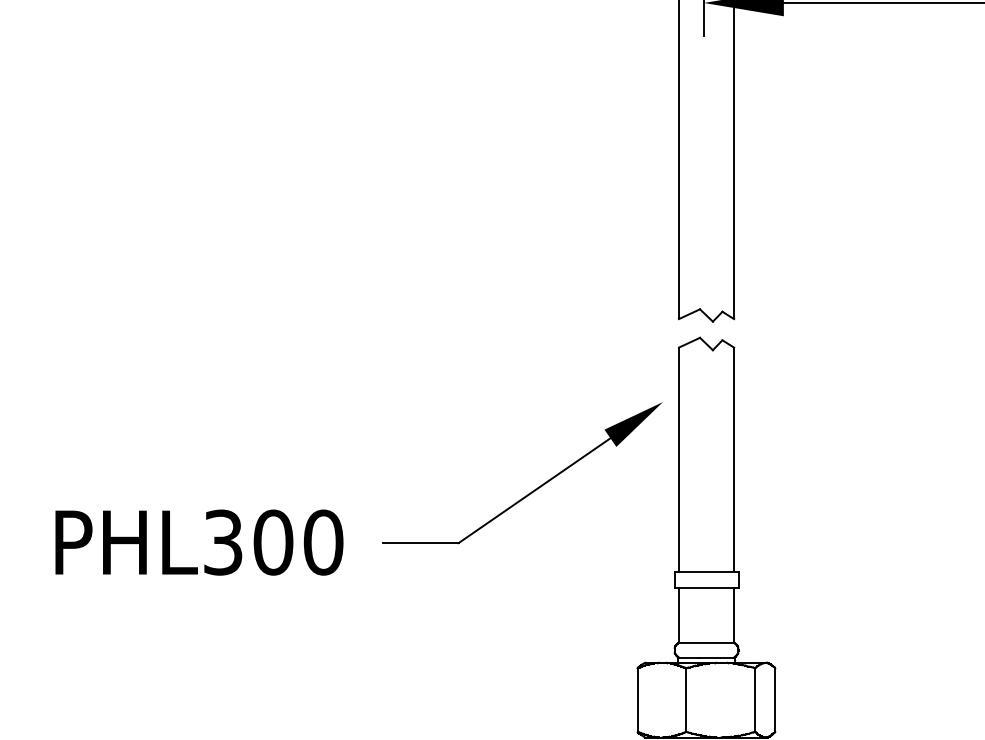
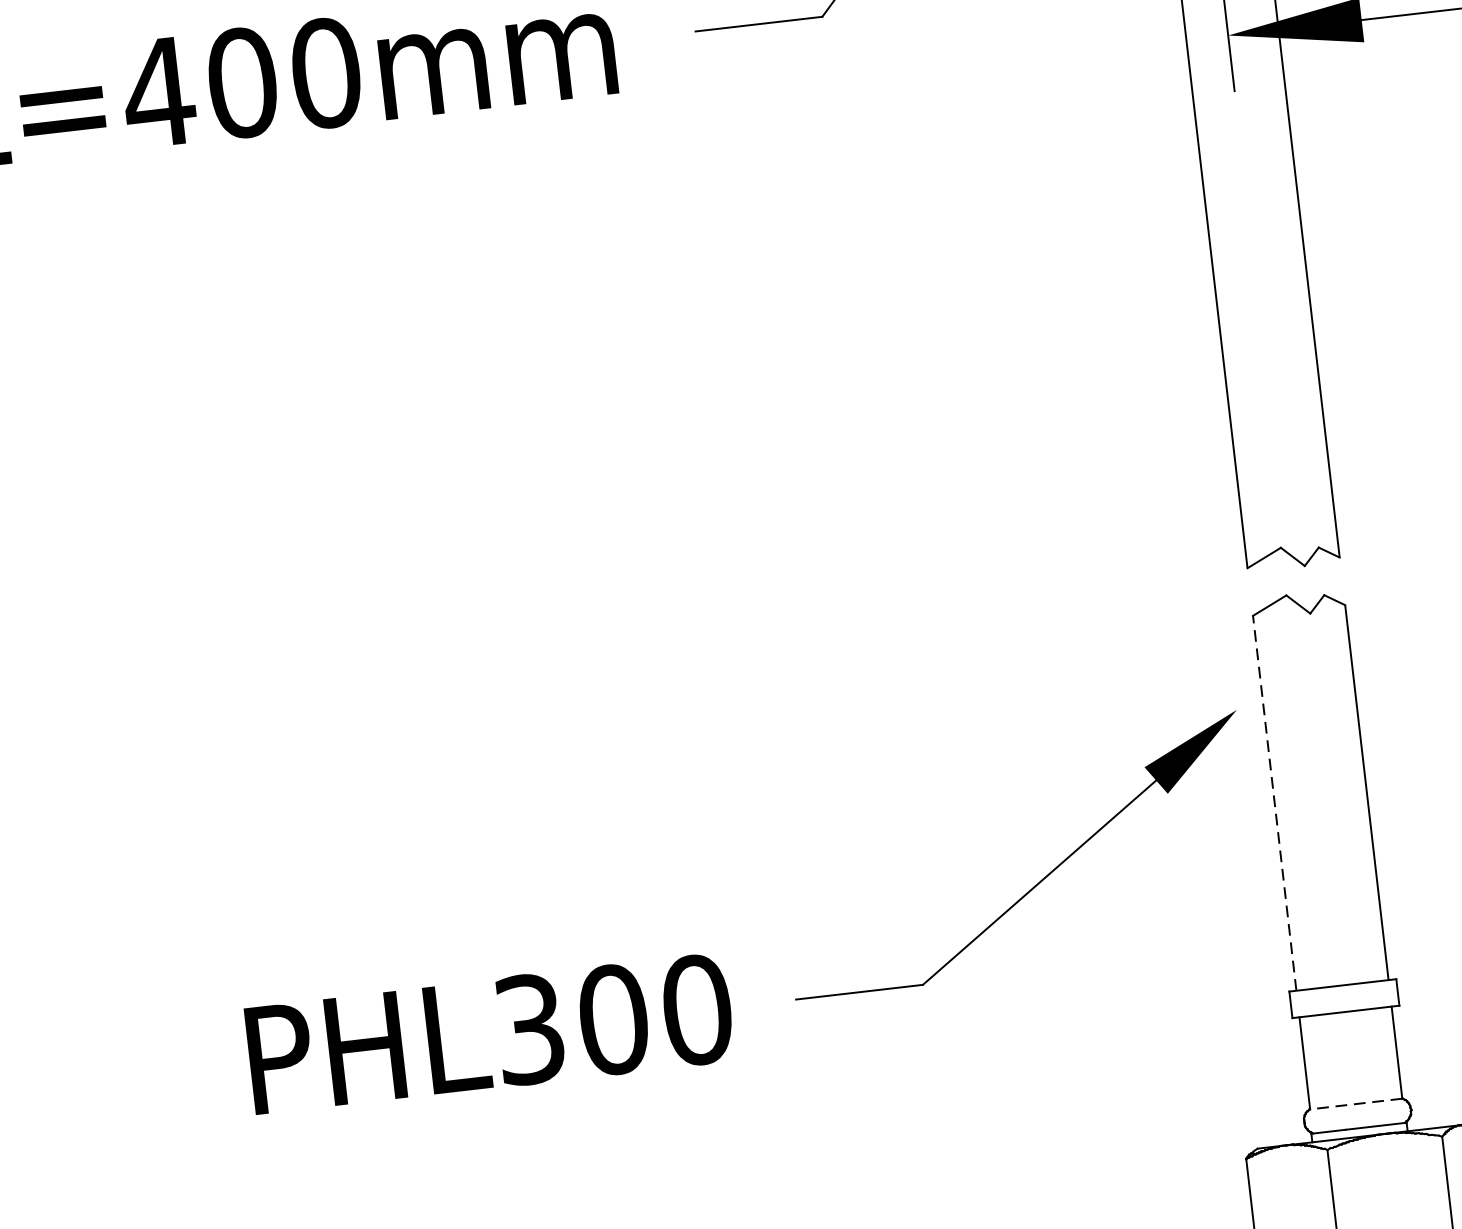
line: (678, 459) -> (1273, 802), solid -> dashed
line: (706, 643) -> (1356, 1104), solid -> dashed

